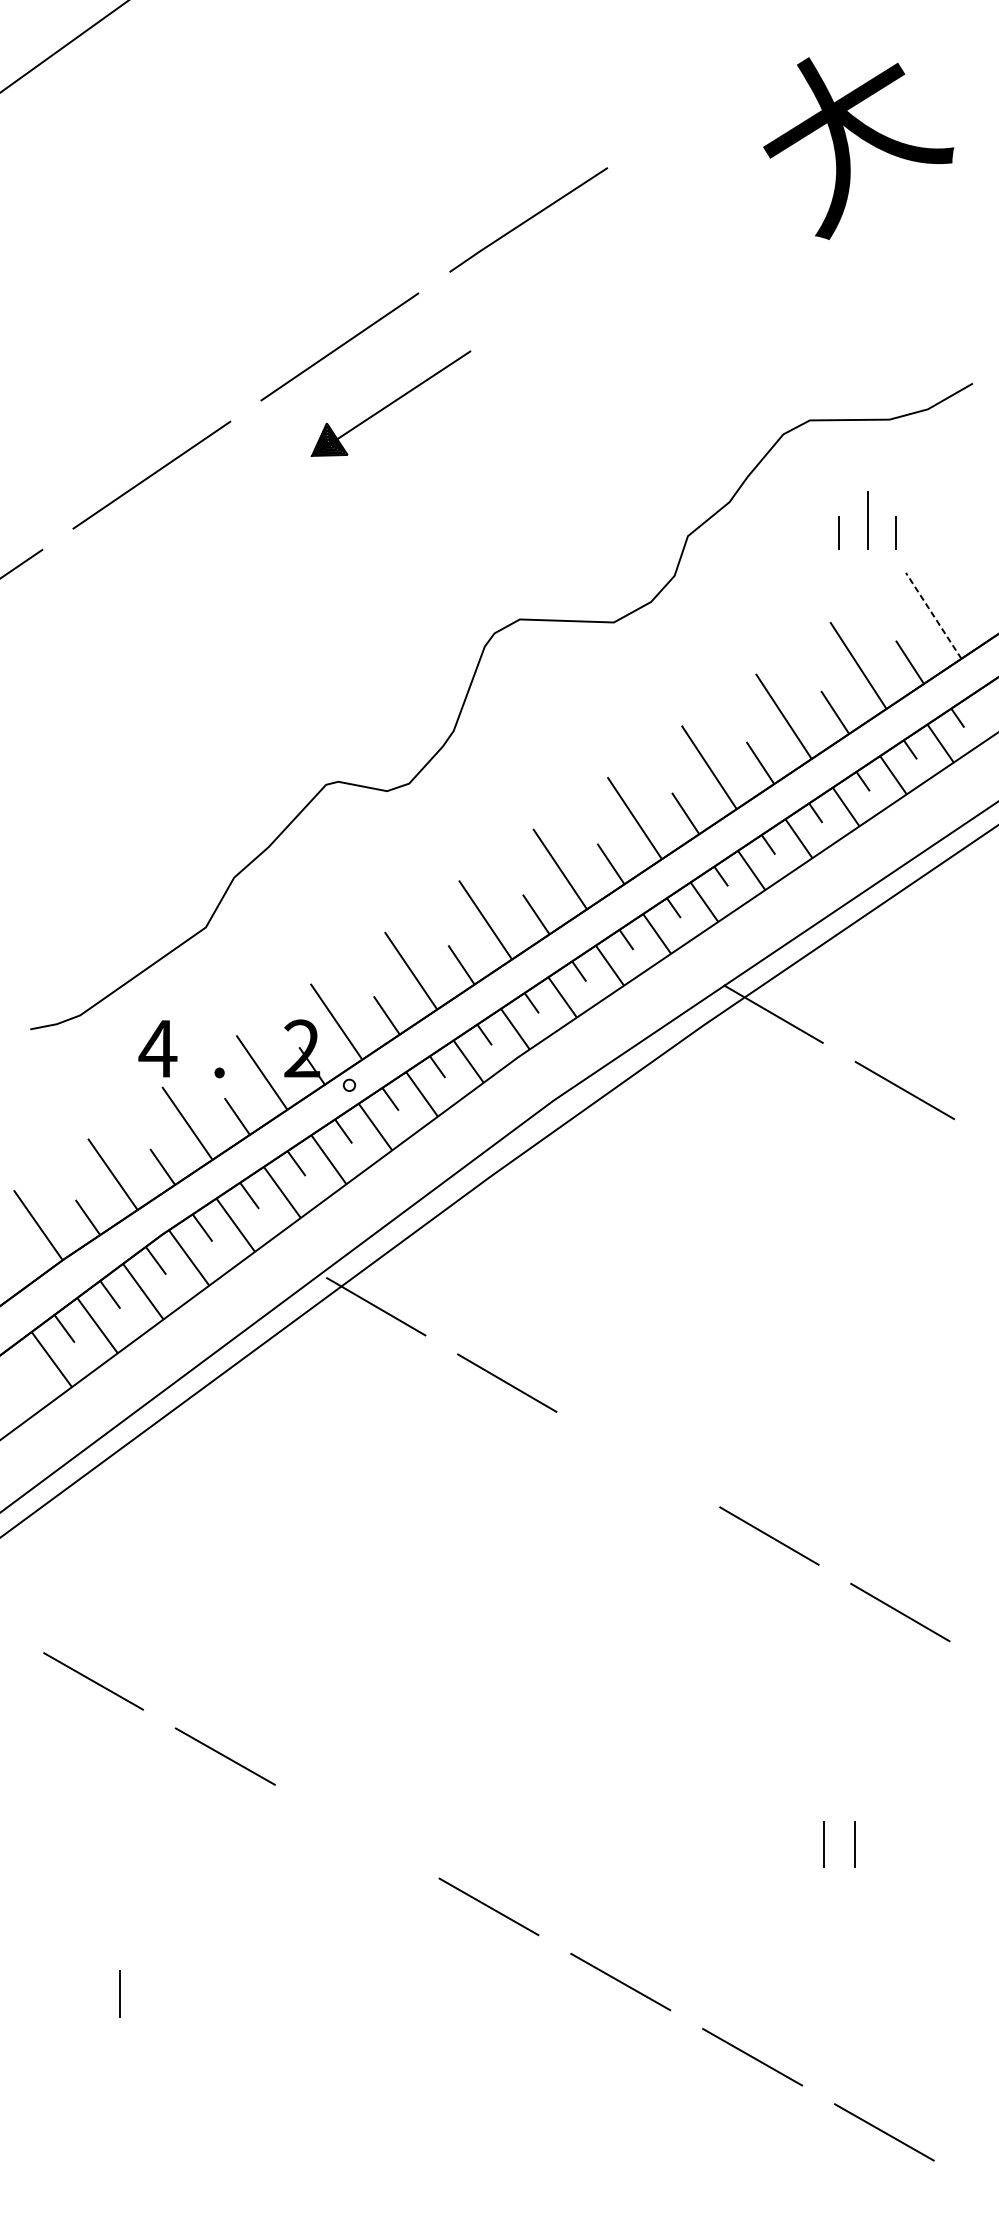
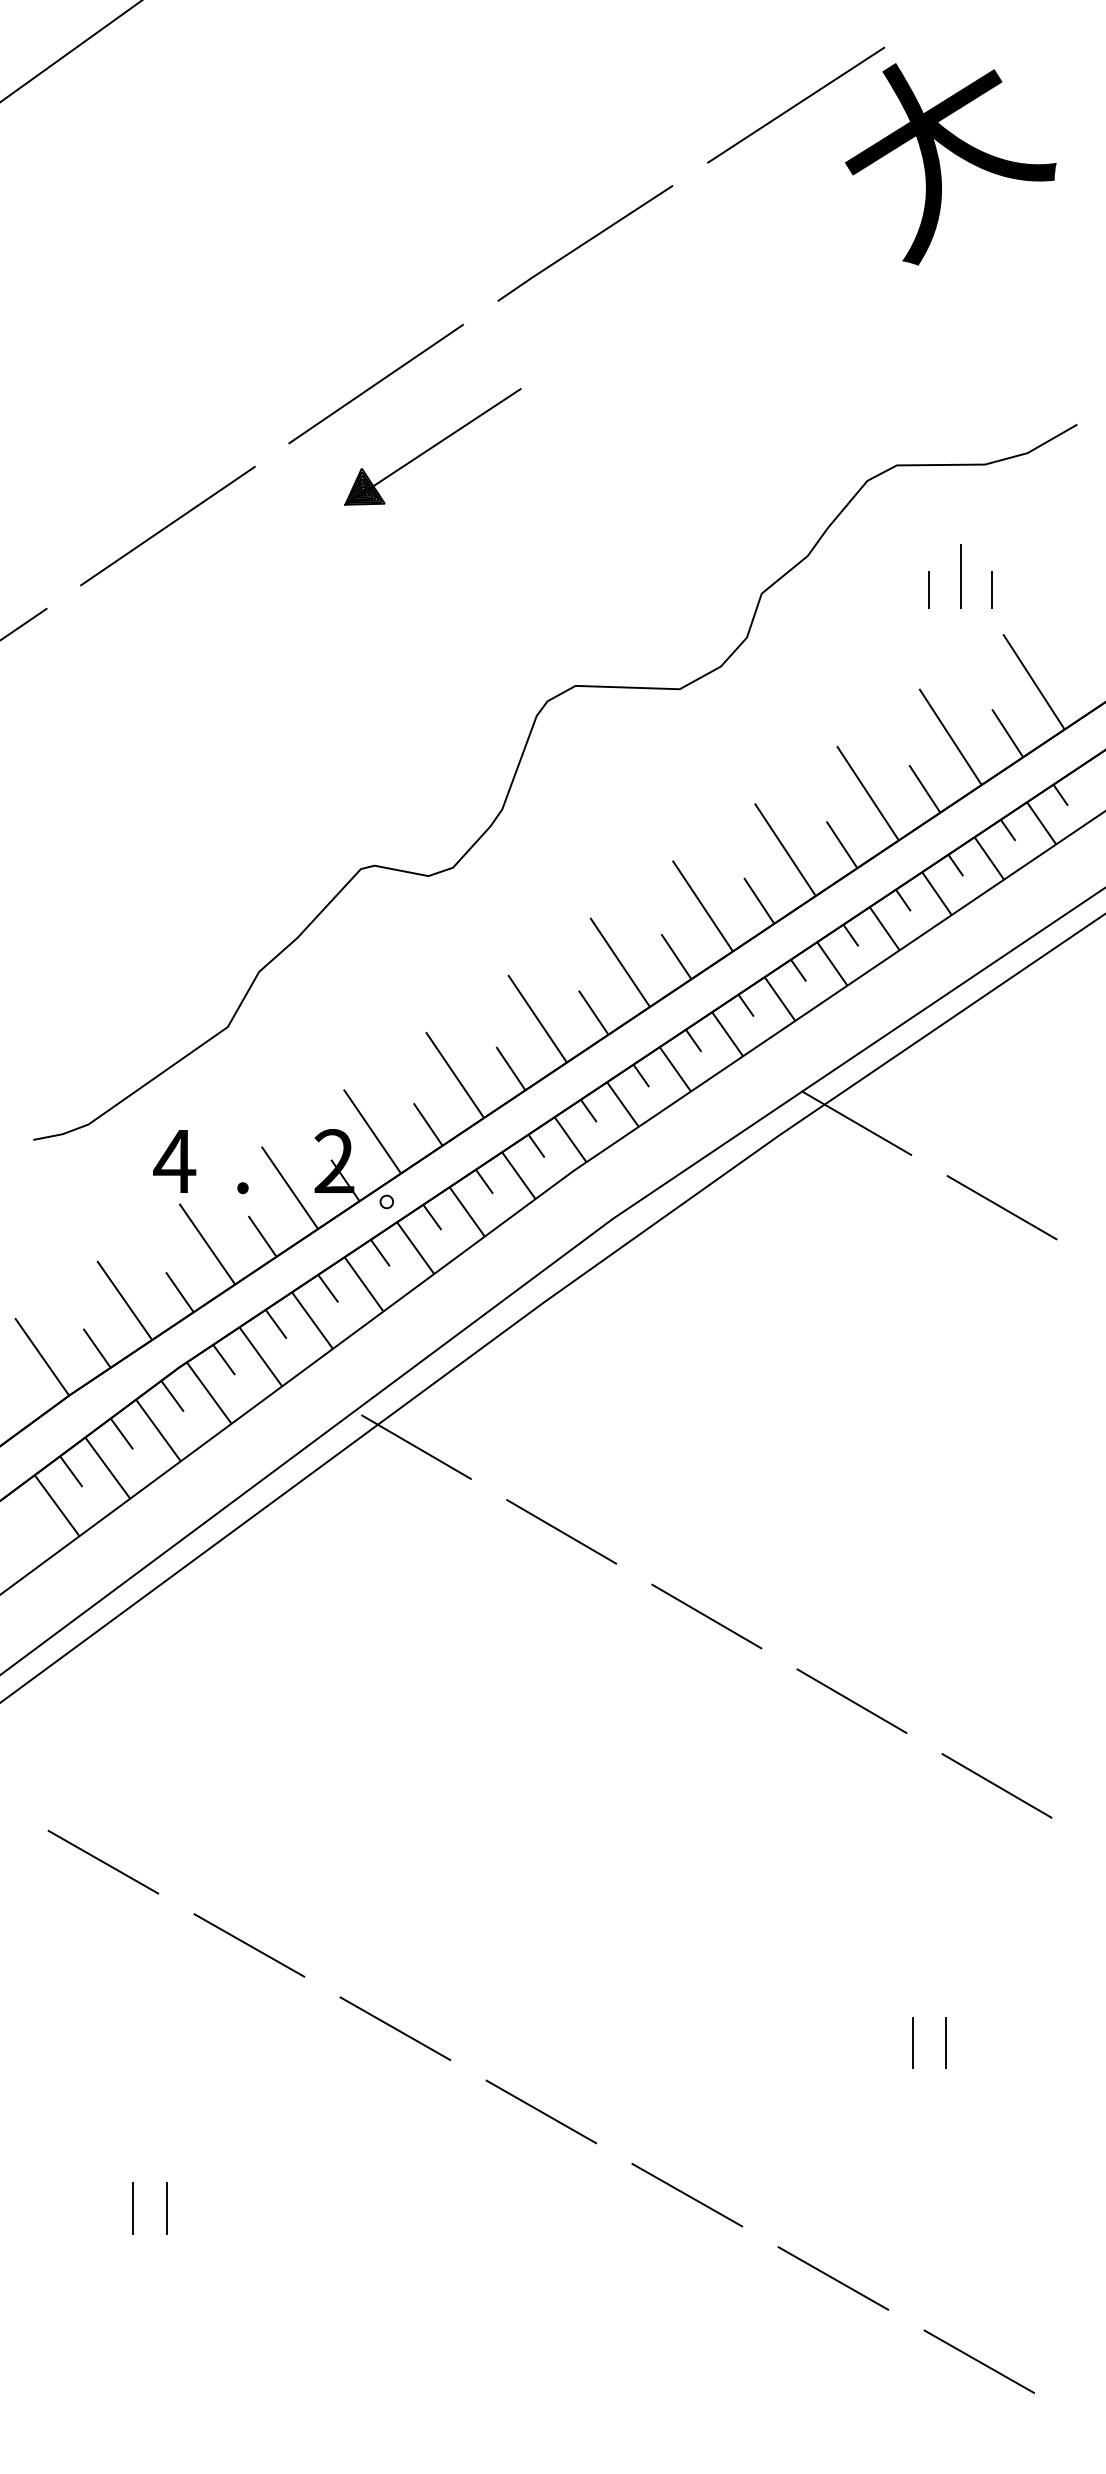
line: (719, 94) -> (796, 104), added
line: (933, 615) -> (1033, 681), dashed -> solid
line: (638, 1459) -> (706, 1616), added
line: (357, 1831) -> (395, 2028), added
line: (150, 1994) -> (166, 2208), added

